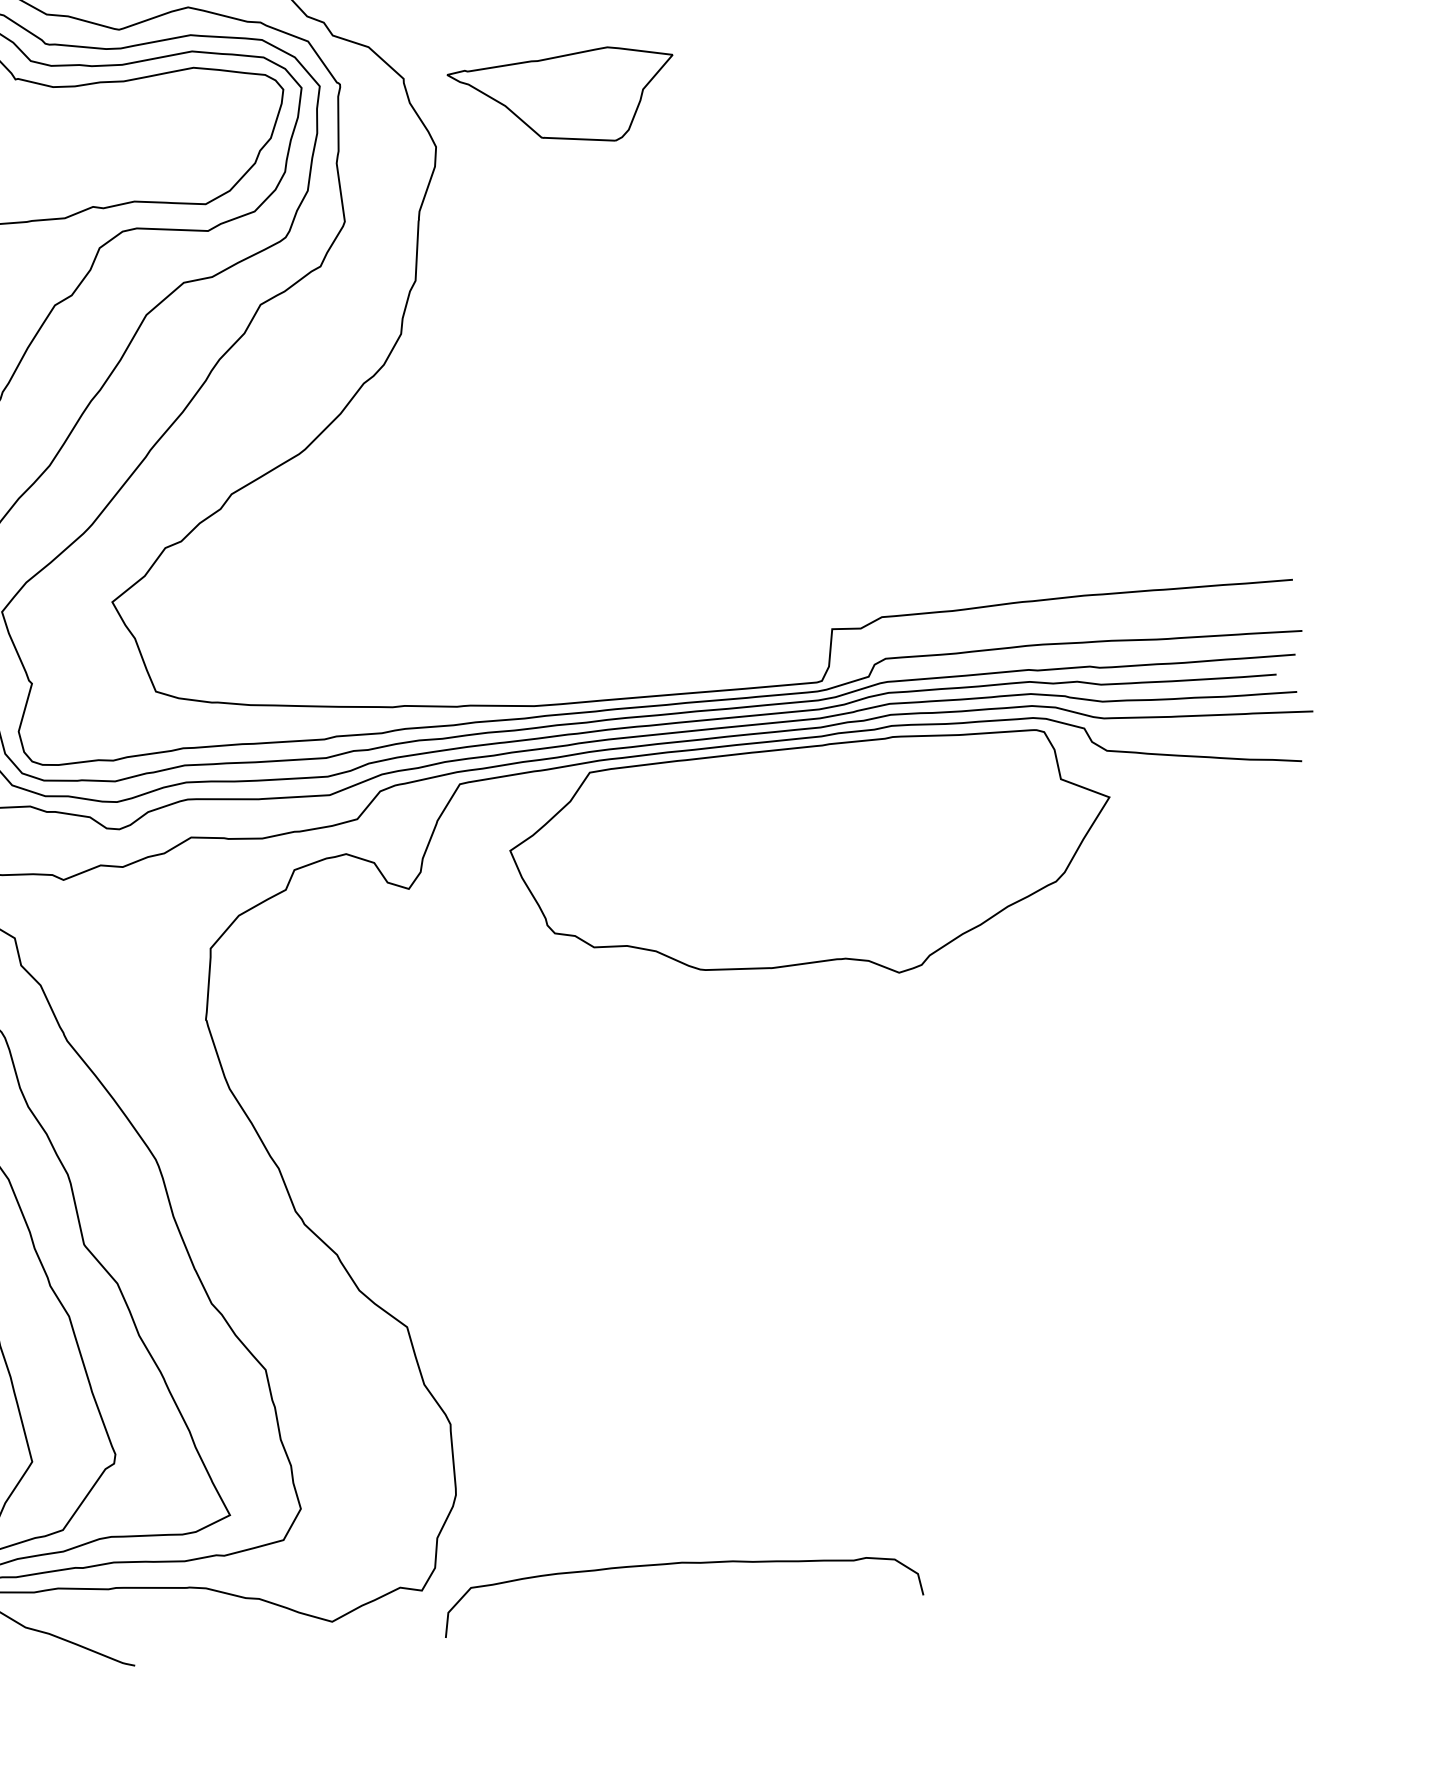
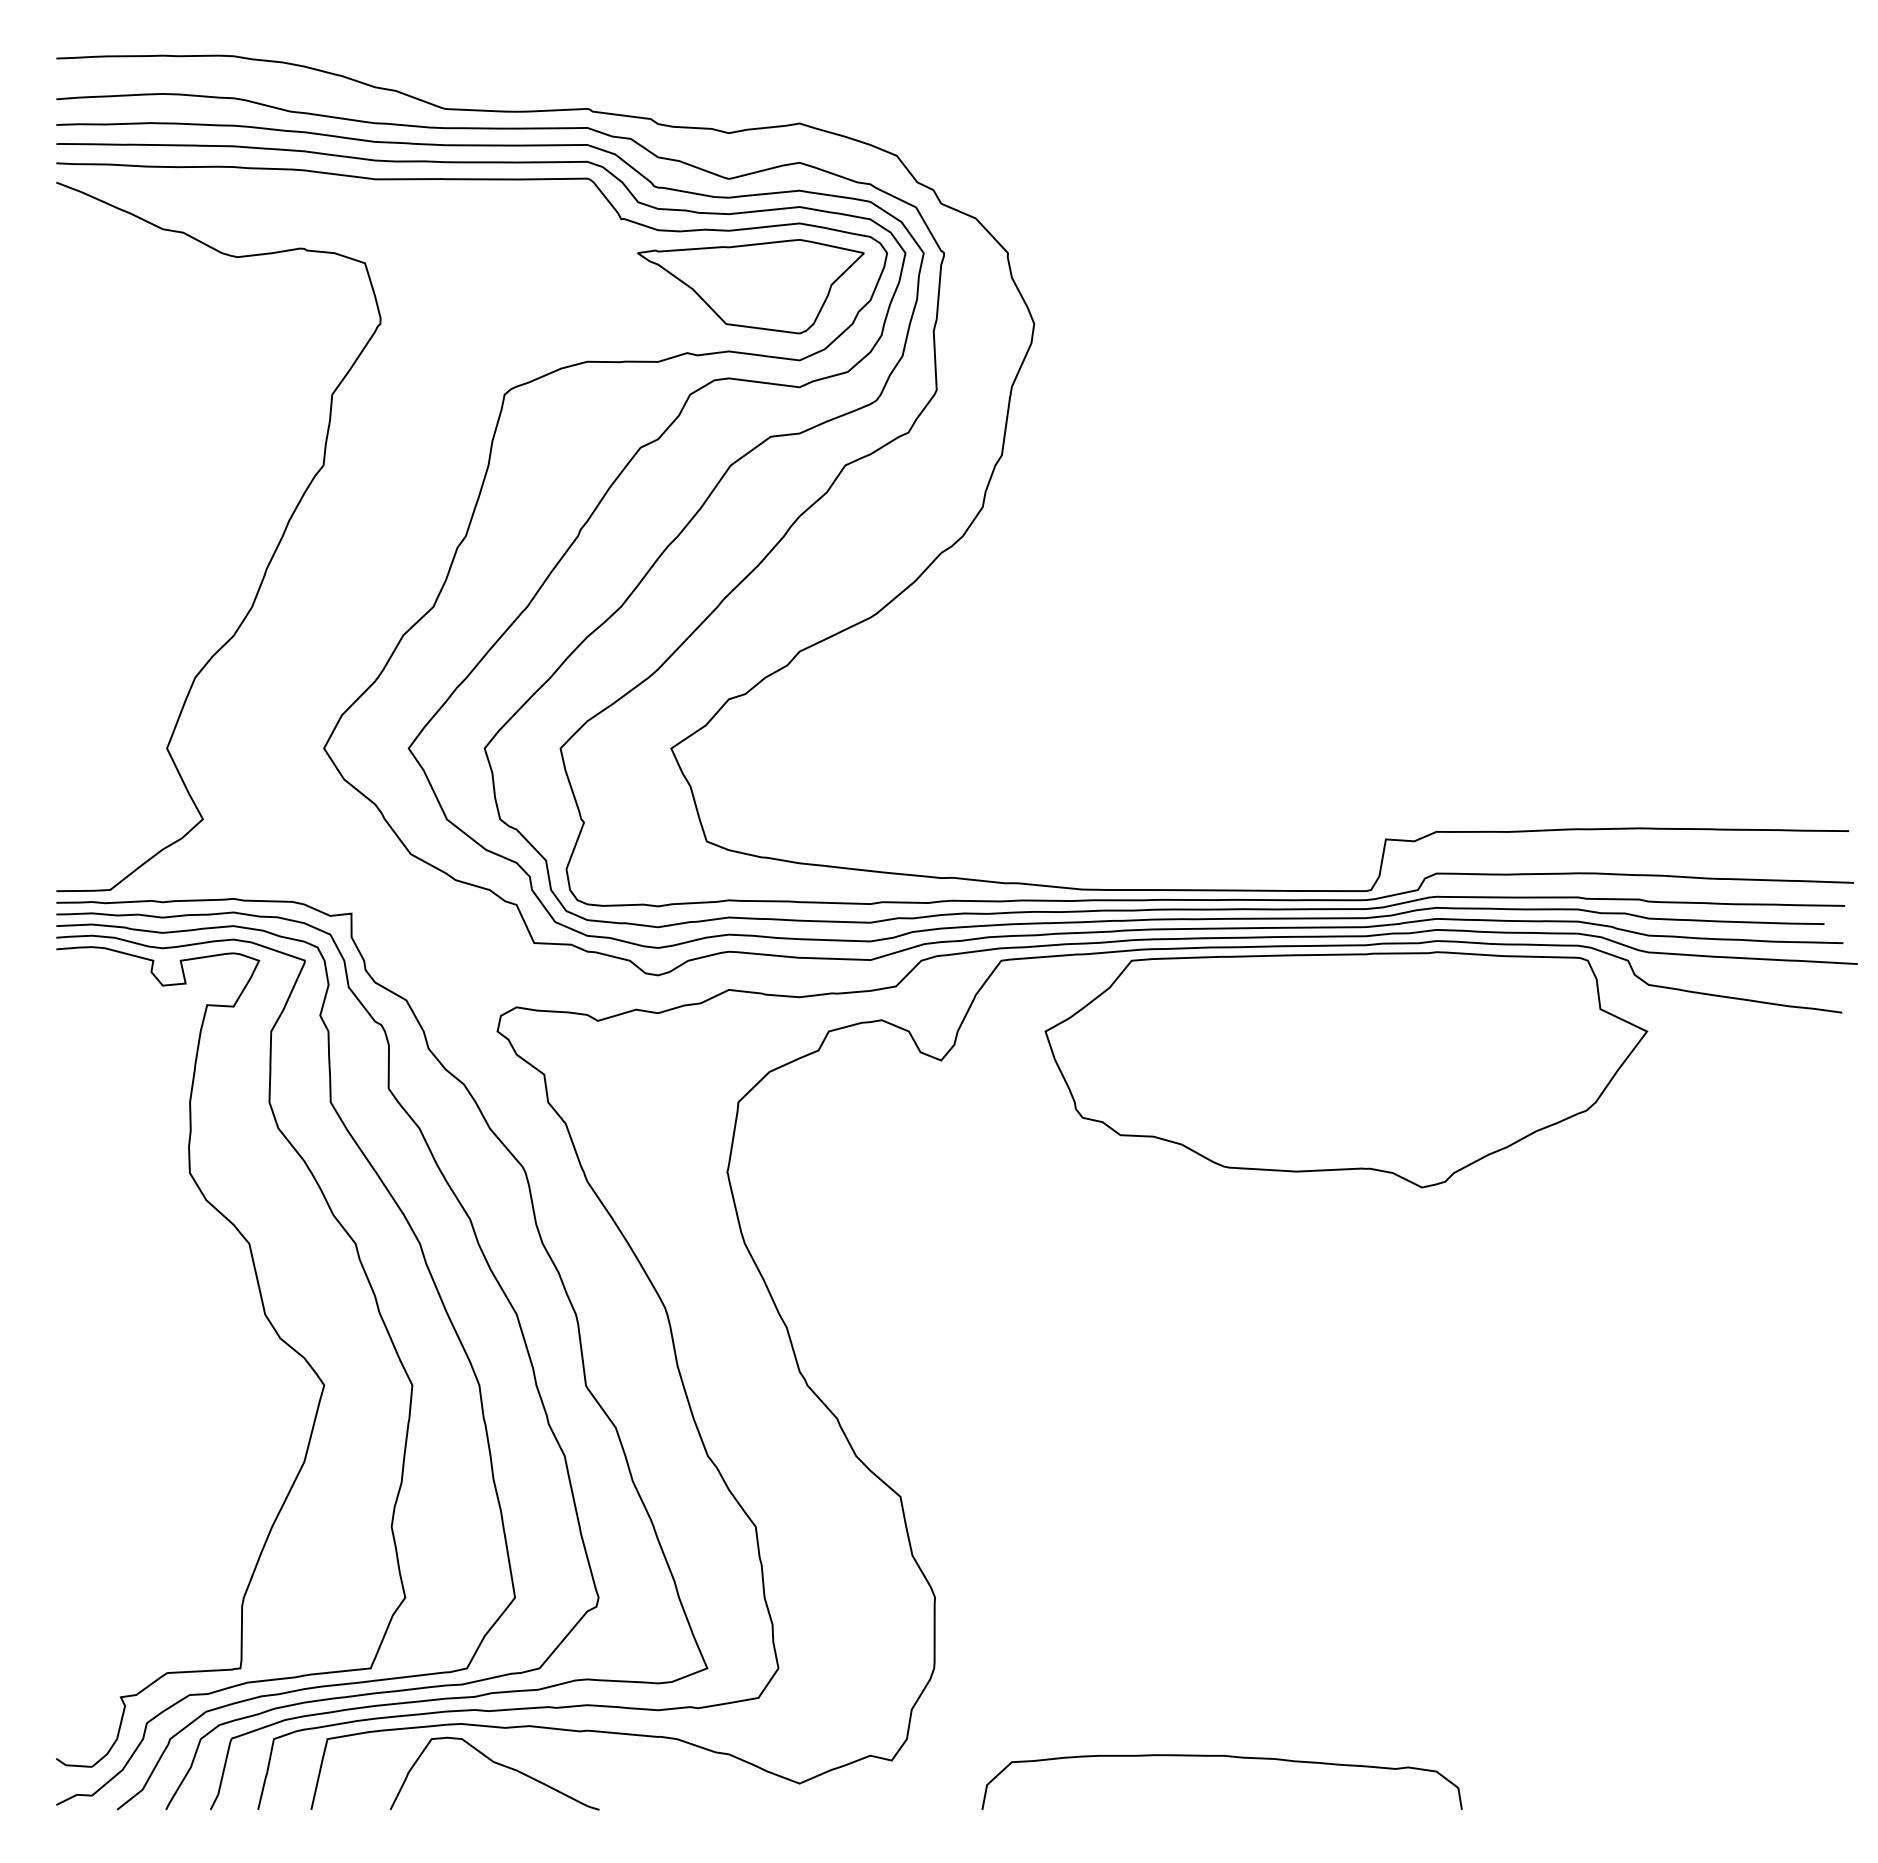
part: (562, 98) -> (750, 286), moved
curve: (679, 1563) -> (1221, 1756), moved

